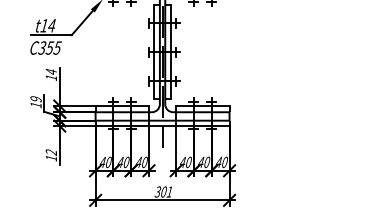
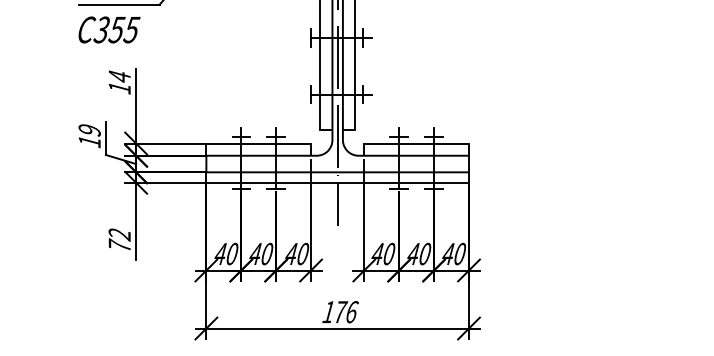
text: (50, 157) -> (117, 244), 12 -> 72
text: (163, 191) -> (339, 311), 301 -> 176

